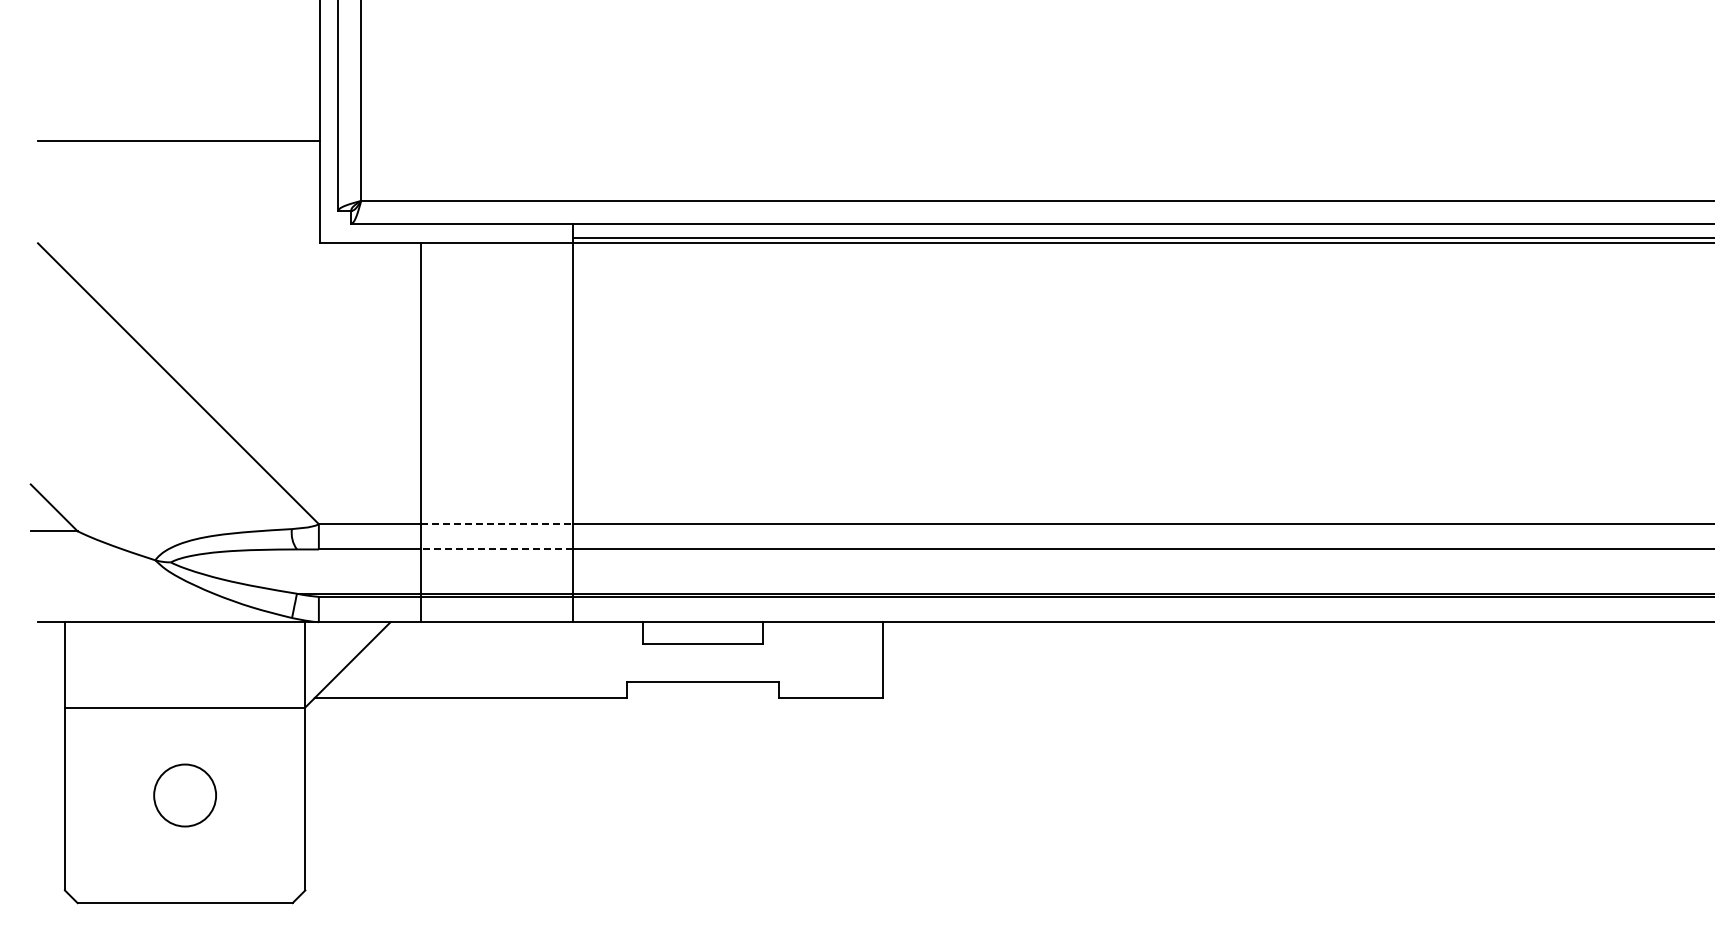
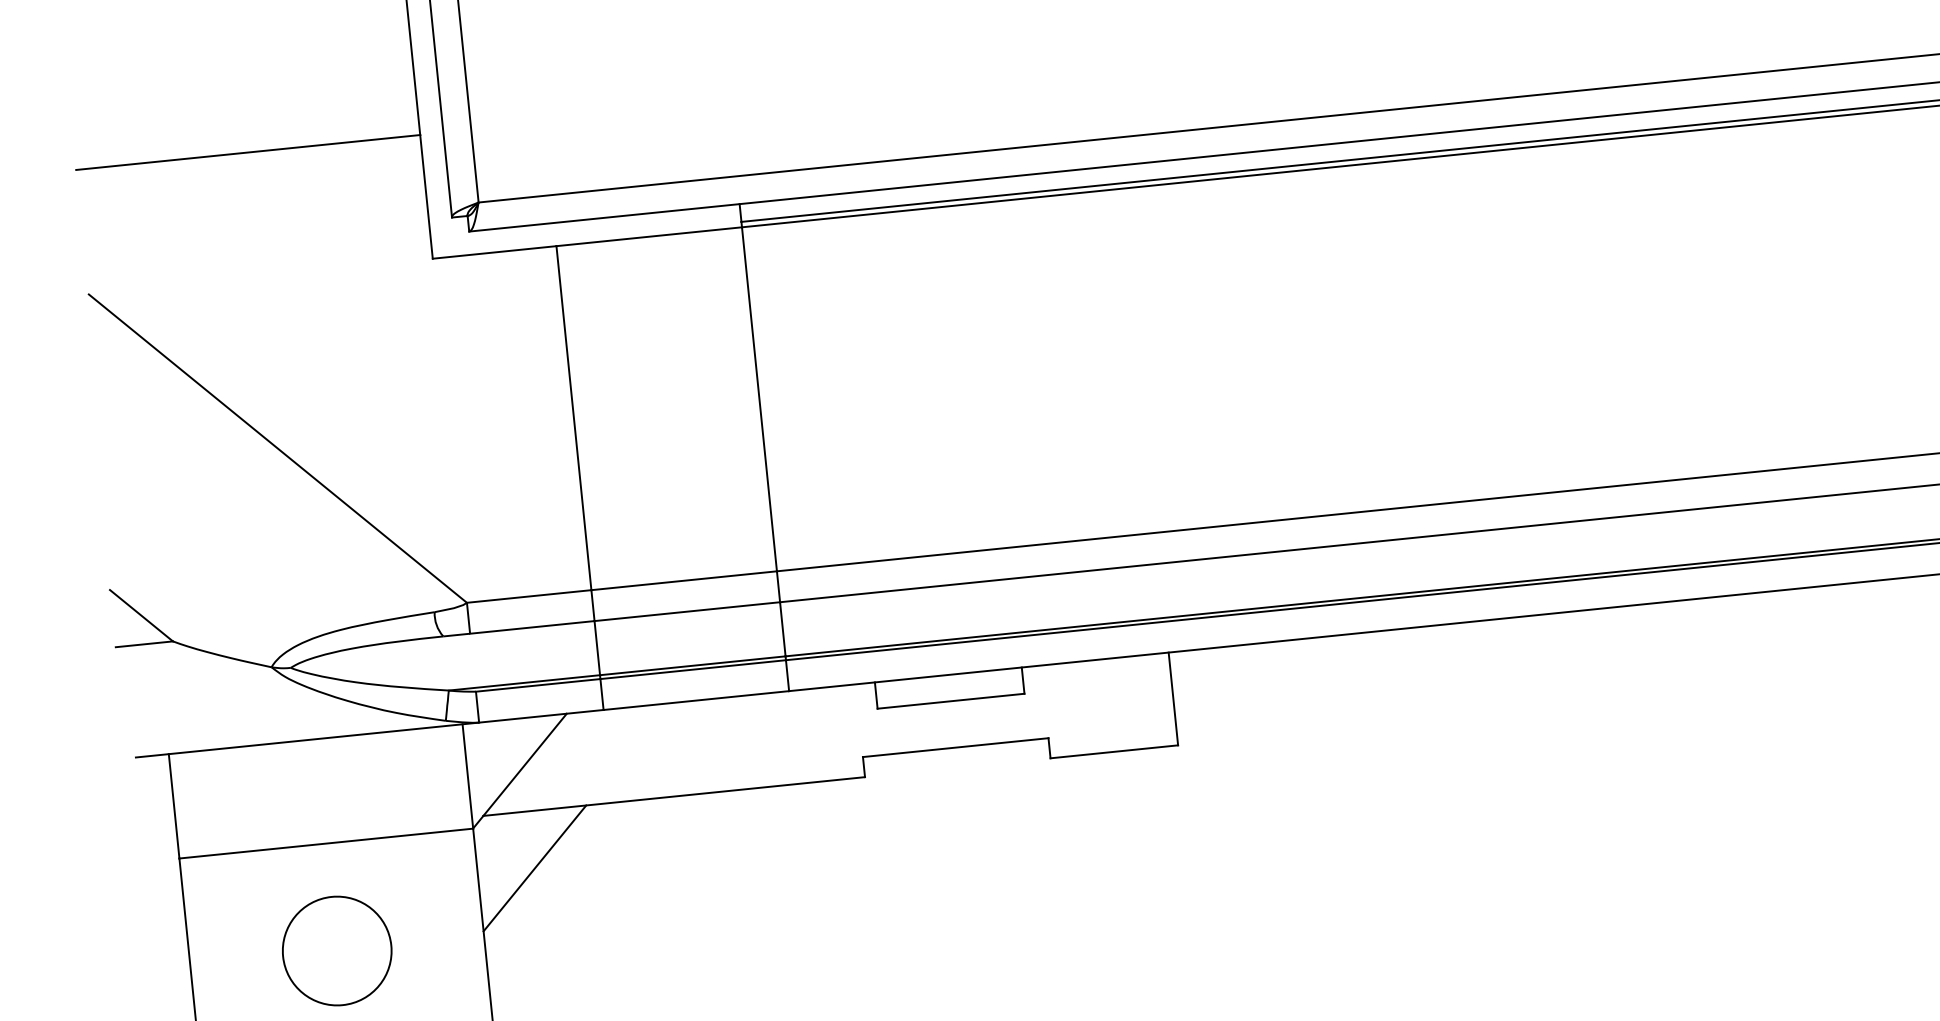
line: (496, 524) -> (684, 581), dashed -> solid
line: (496, 549) -> (687, 611), dashed -> solid
line: (351, 744) -> (534, 868), added
circle: (184, 795) -> (336, 951), size x1.43

